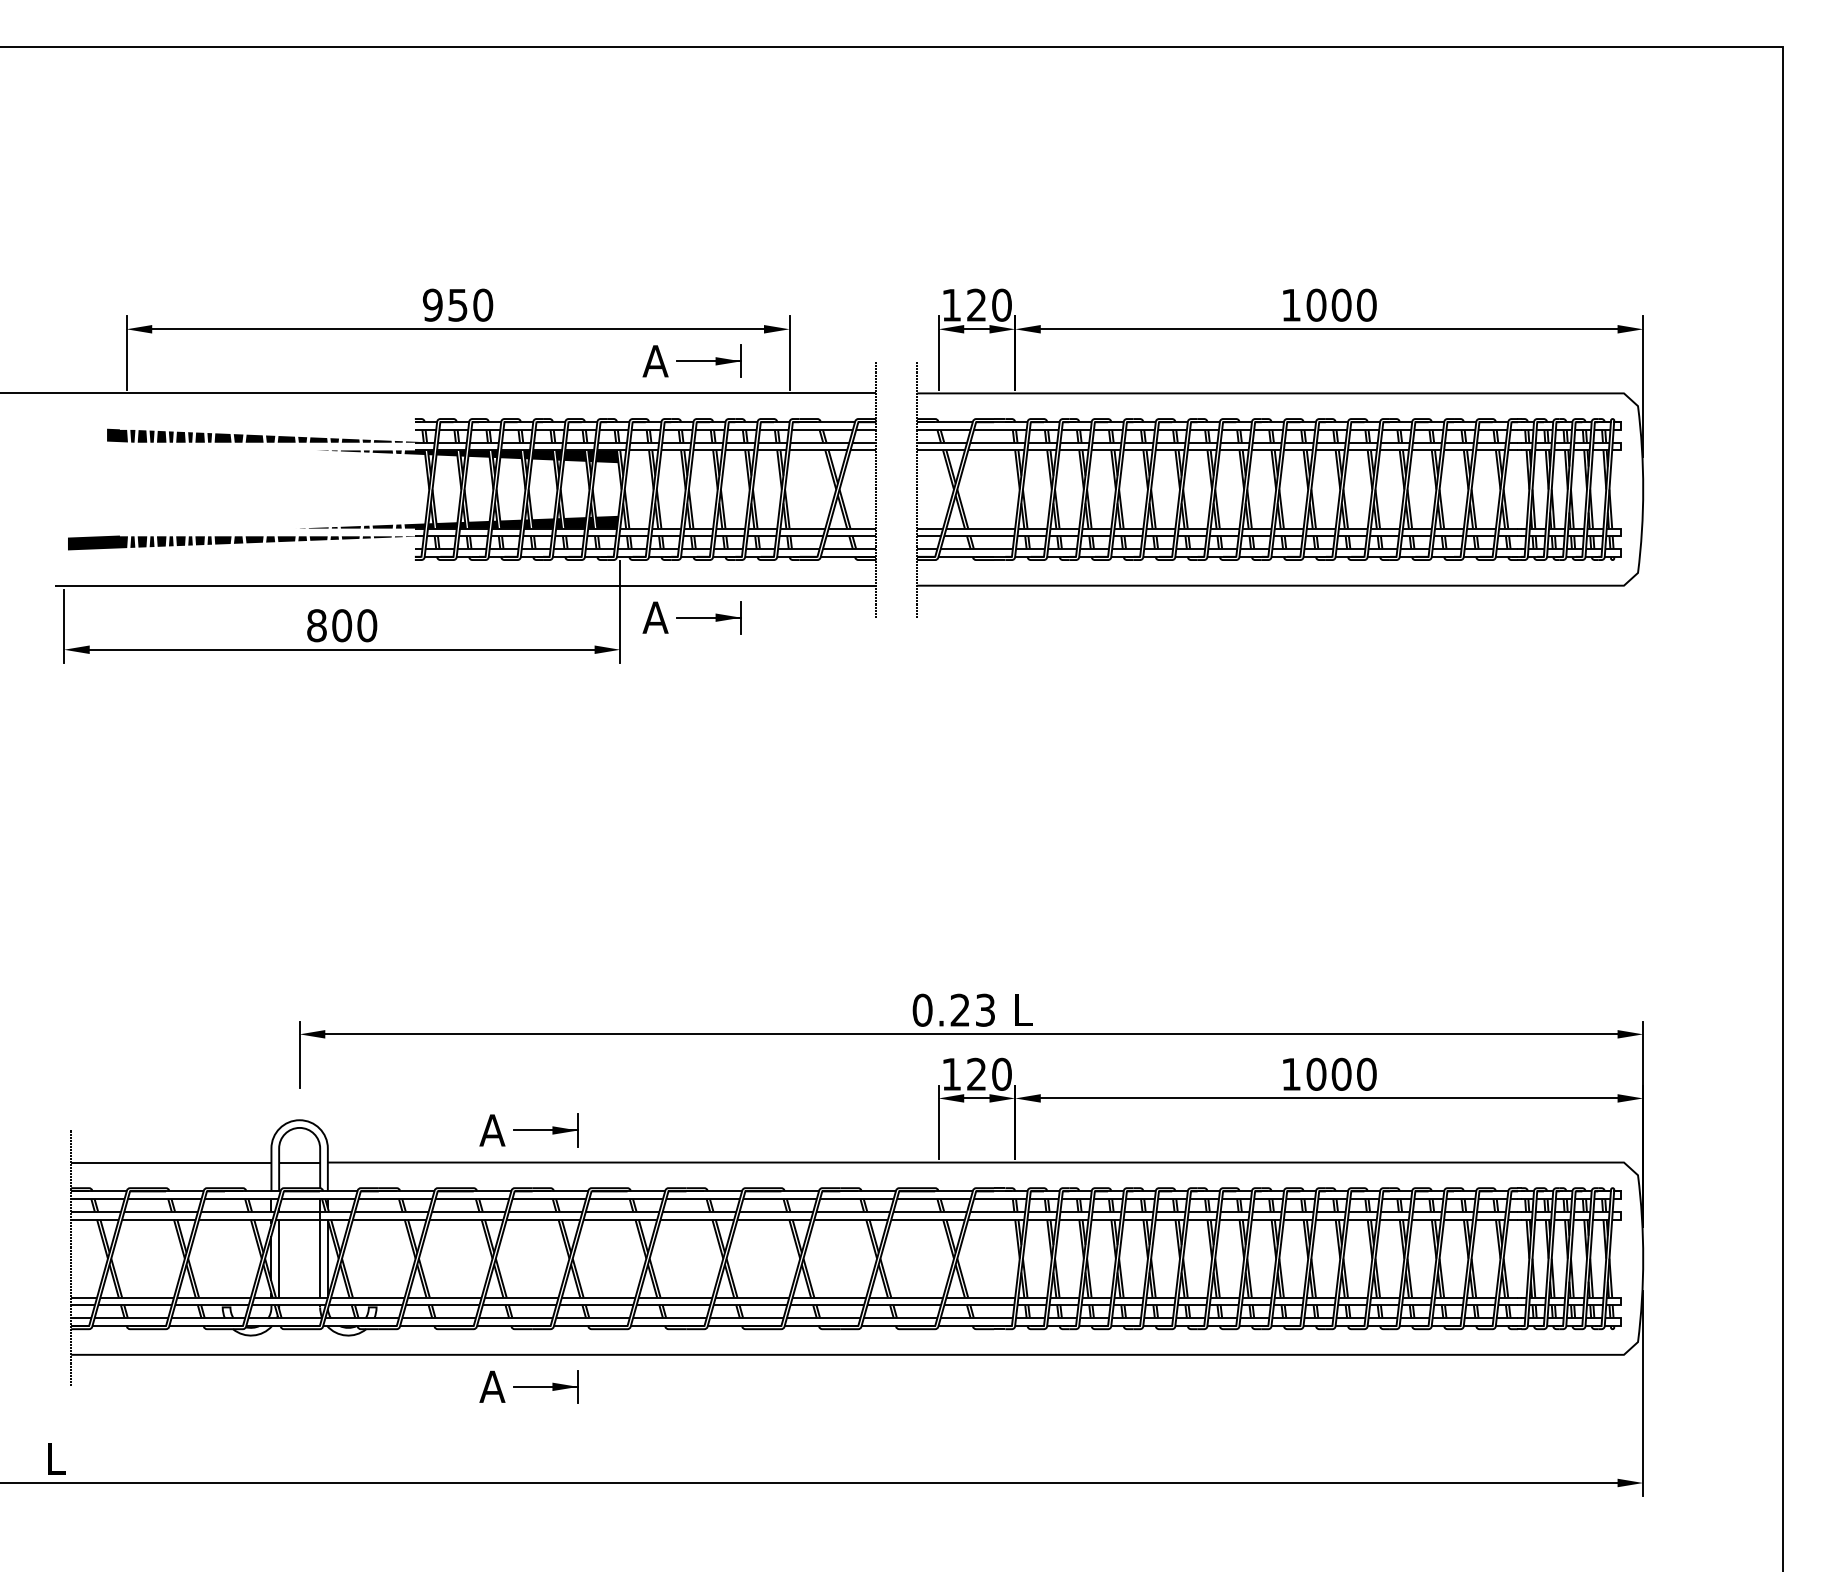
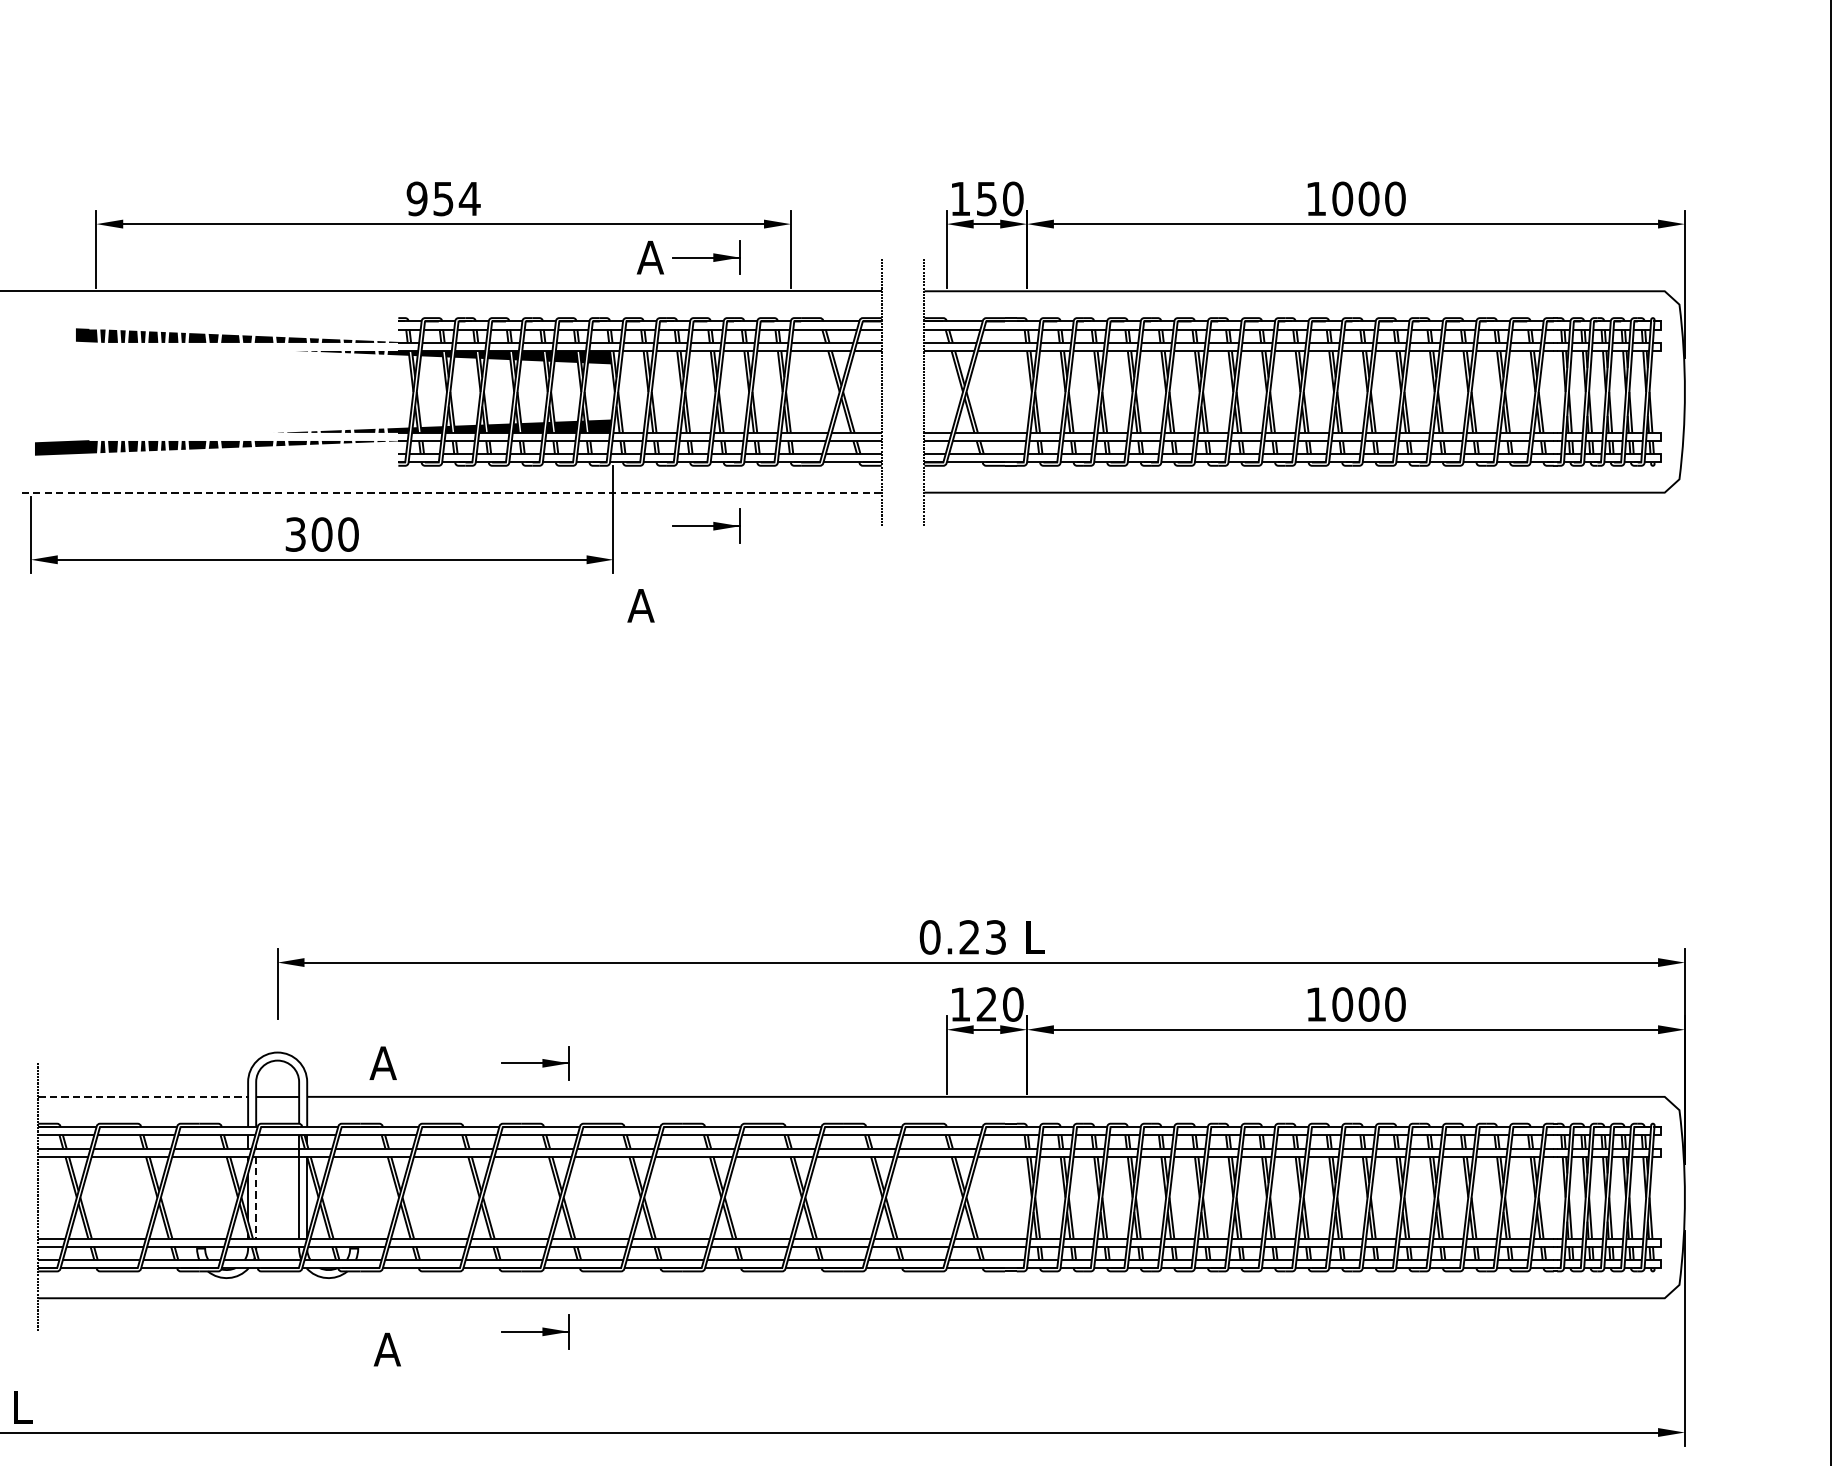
text: (482, 304) -> (469, 198), 950 -> 954
text: (976, 304) -> (986, 198), 120 -> 150
line: (465, 585) -> (451, 492), solid -> dashed
text: (655, 617) -> (640, 605), moved
text: (316, 625) -> (295, 534), 800 -> 300
text: (492, 1130) -> (383, 1063), moved
line: (171, 1162) -> (143, 1096), solid -> dashed
line: (279, 1259) -> (256, 1198), solid -> dashed
text: (492, 1386) -> (387, 1349), moved

